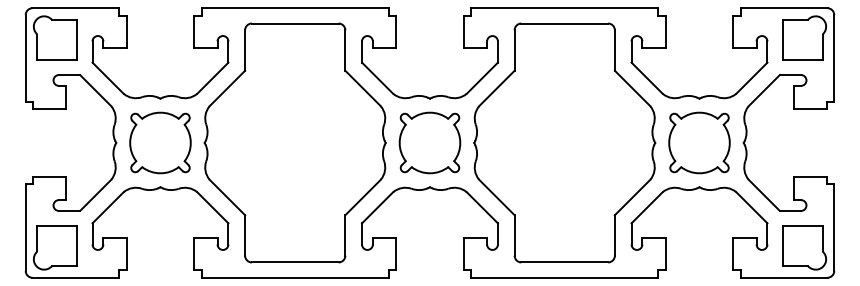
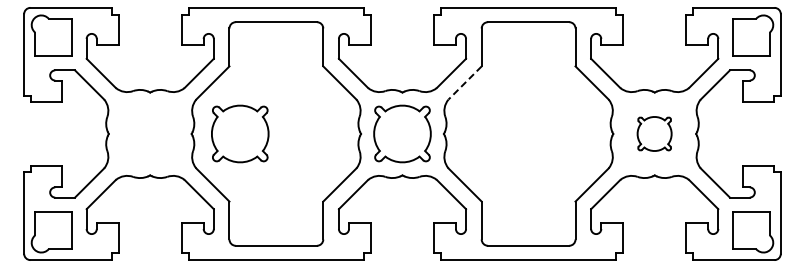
line: (496, 89) -> (464, 83), solid -> dashed
part: (160, 142) -> (240, 133), moved
part: (699, 142) -> (654, 133), size x0.6

